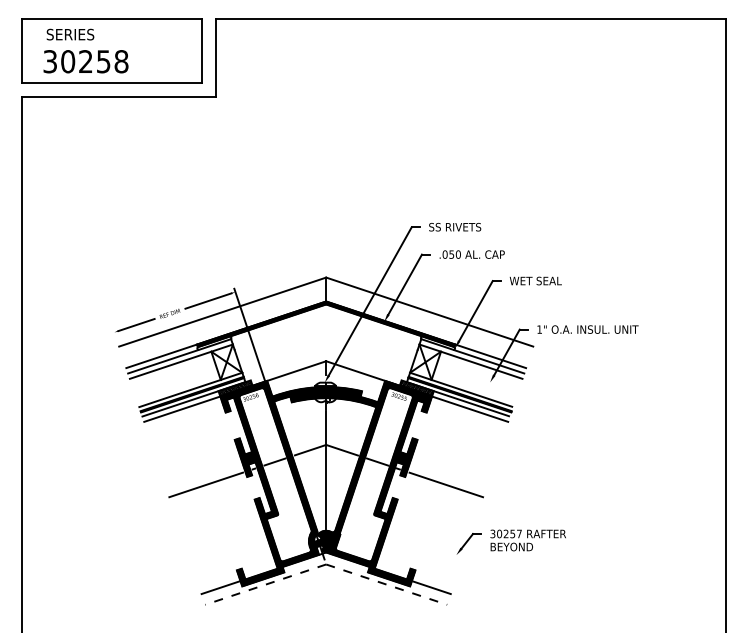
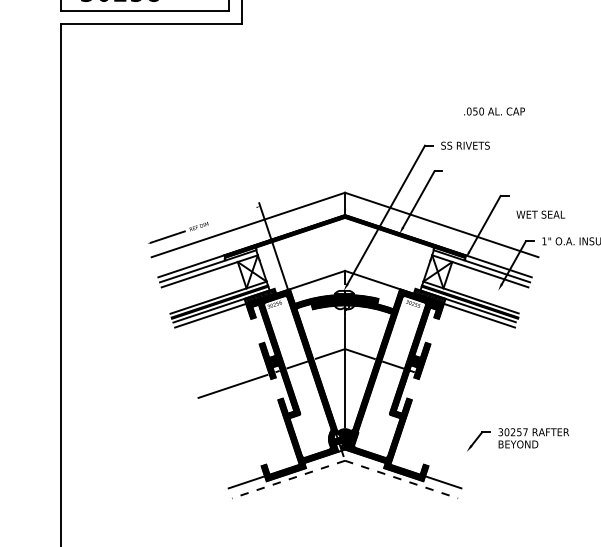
text: (471, 254) -> (493, 111), moved
text: (535, 280) -> (540, 214), moved
line: (208, 300) -> (235, 214), removed
line: (446, 484) -> (457, 386), removed

